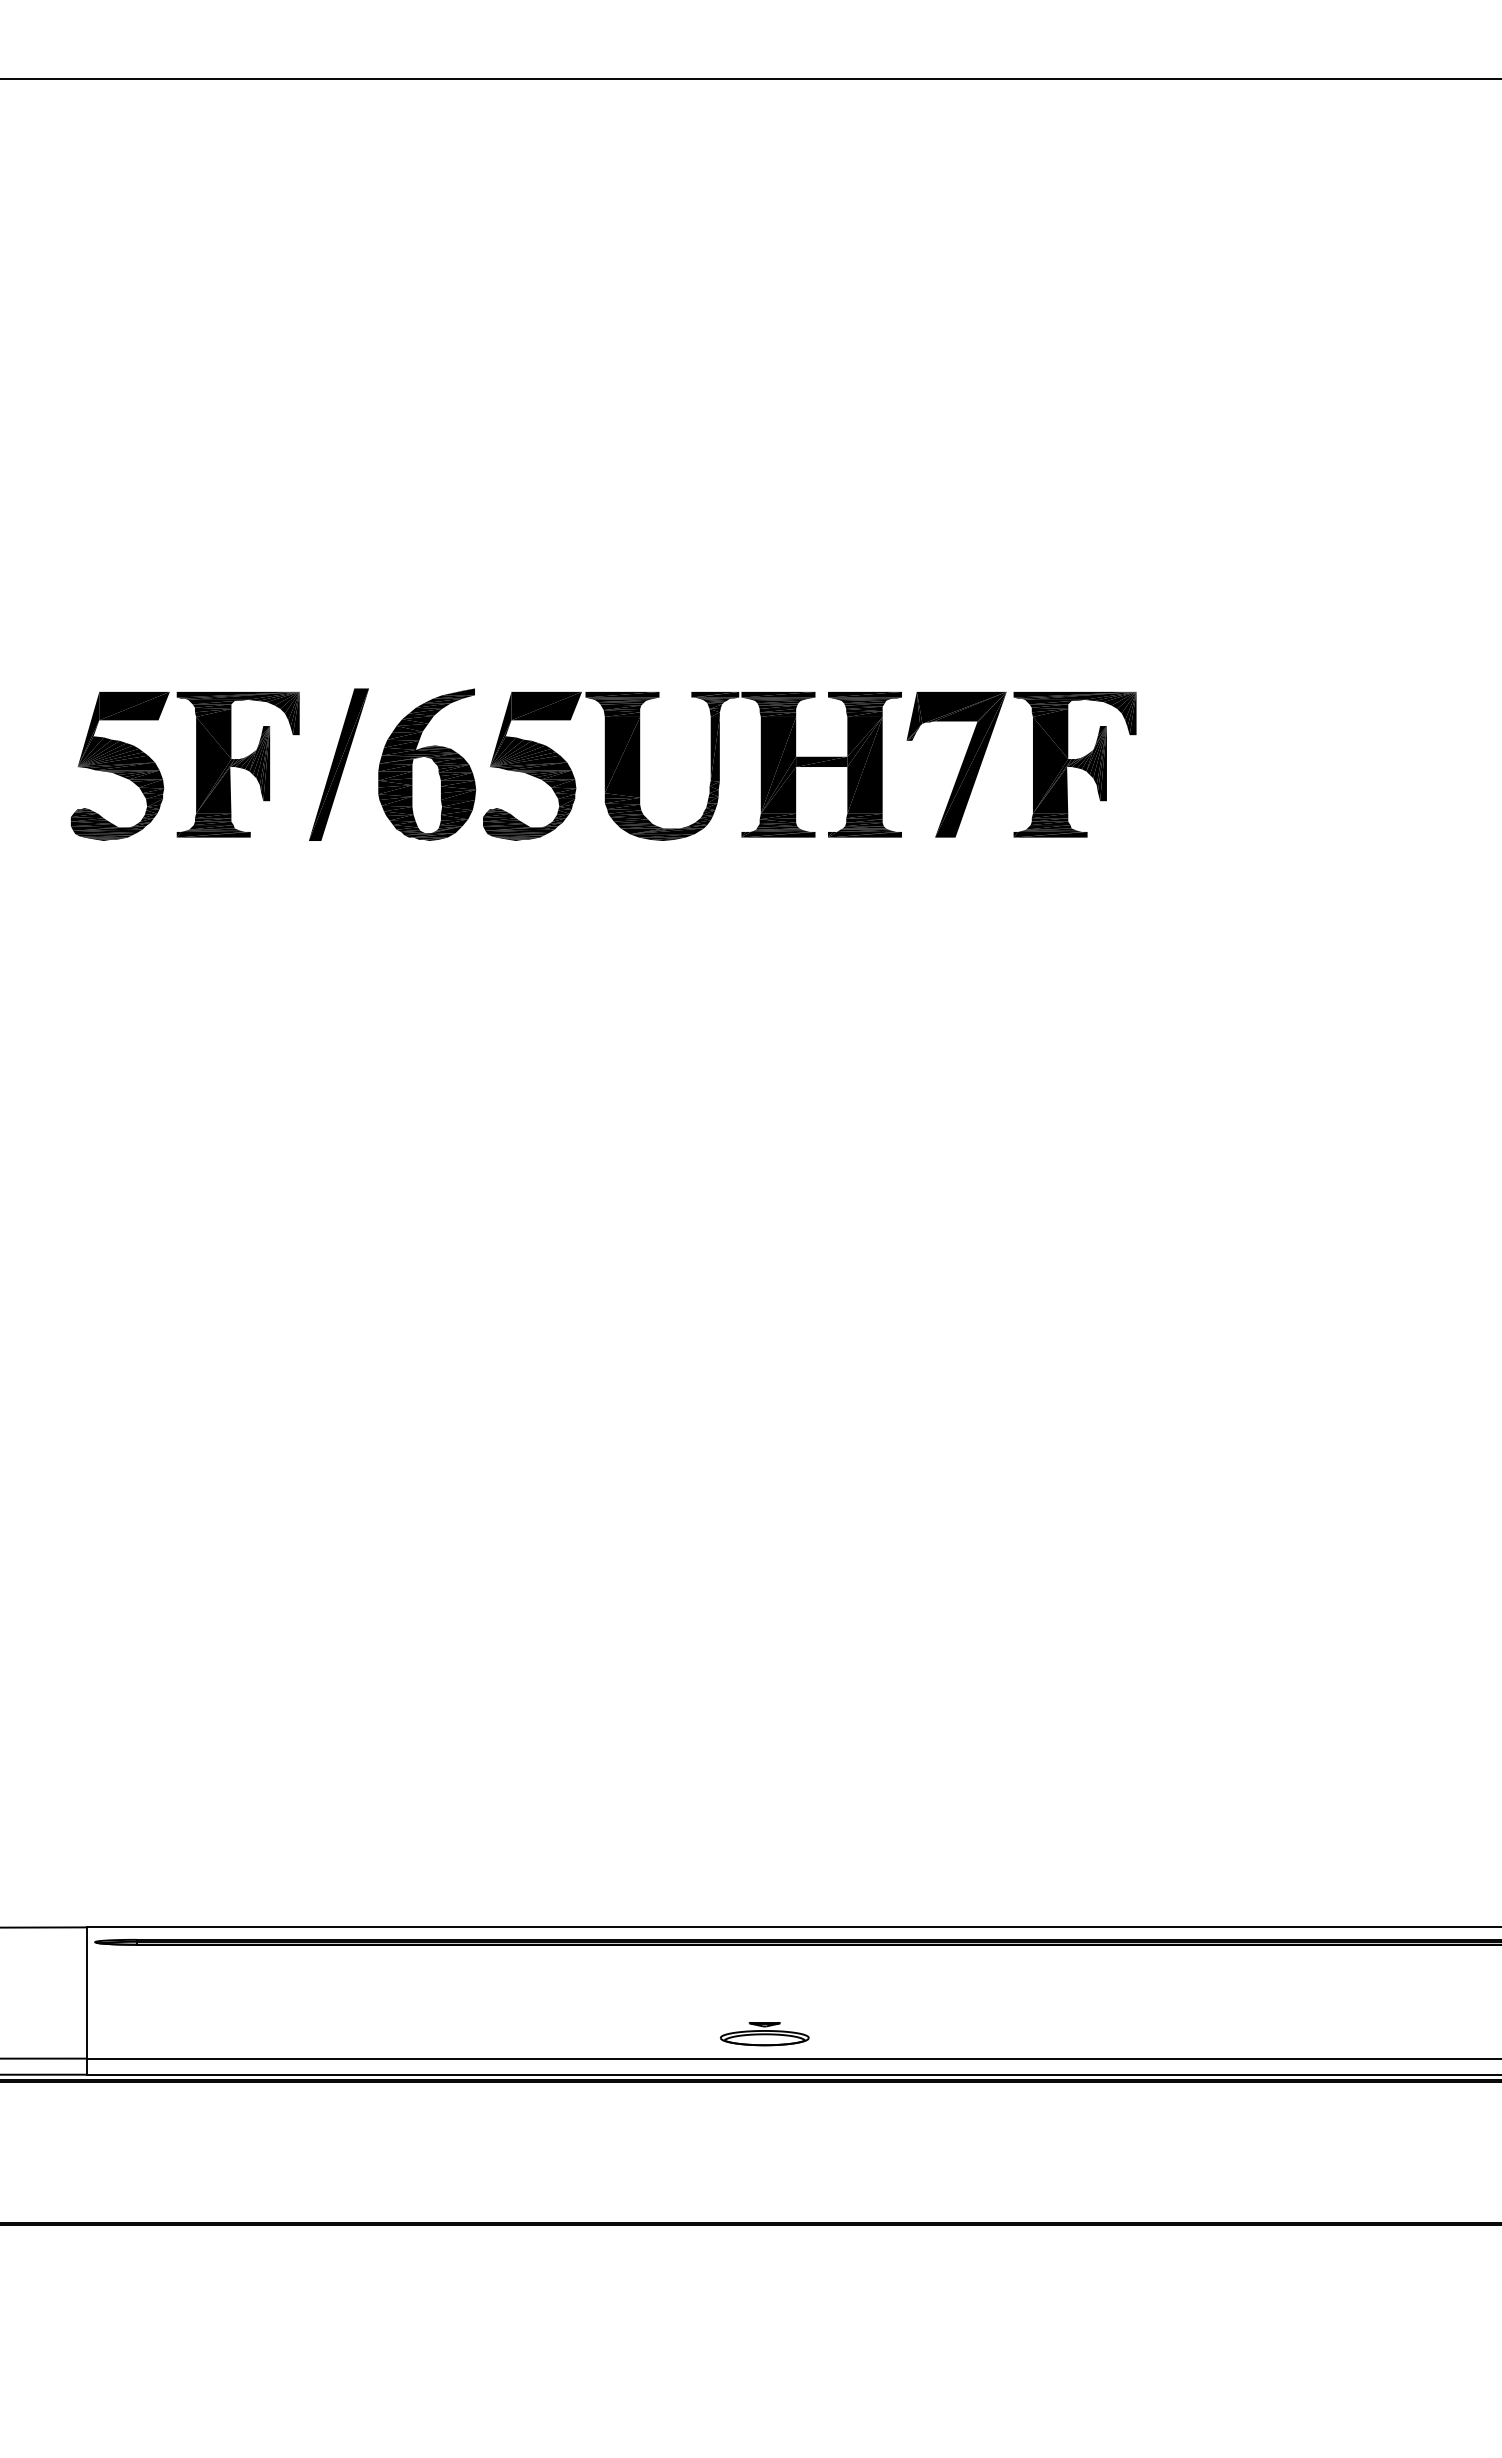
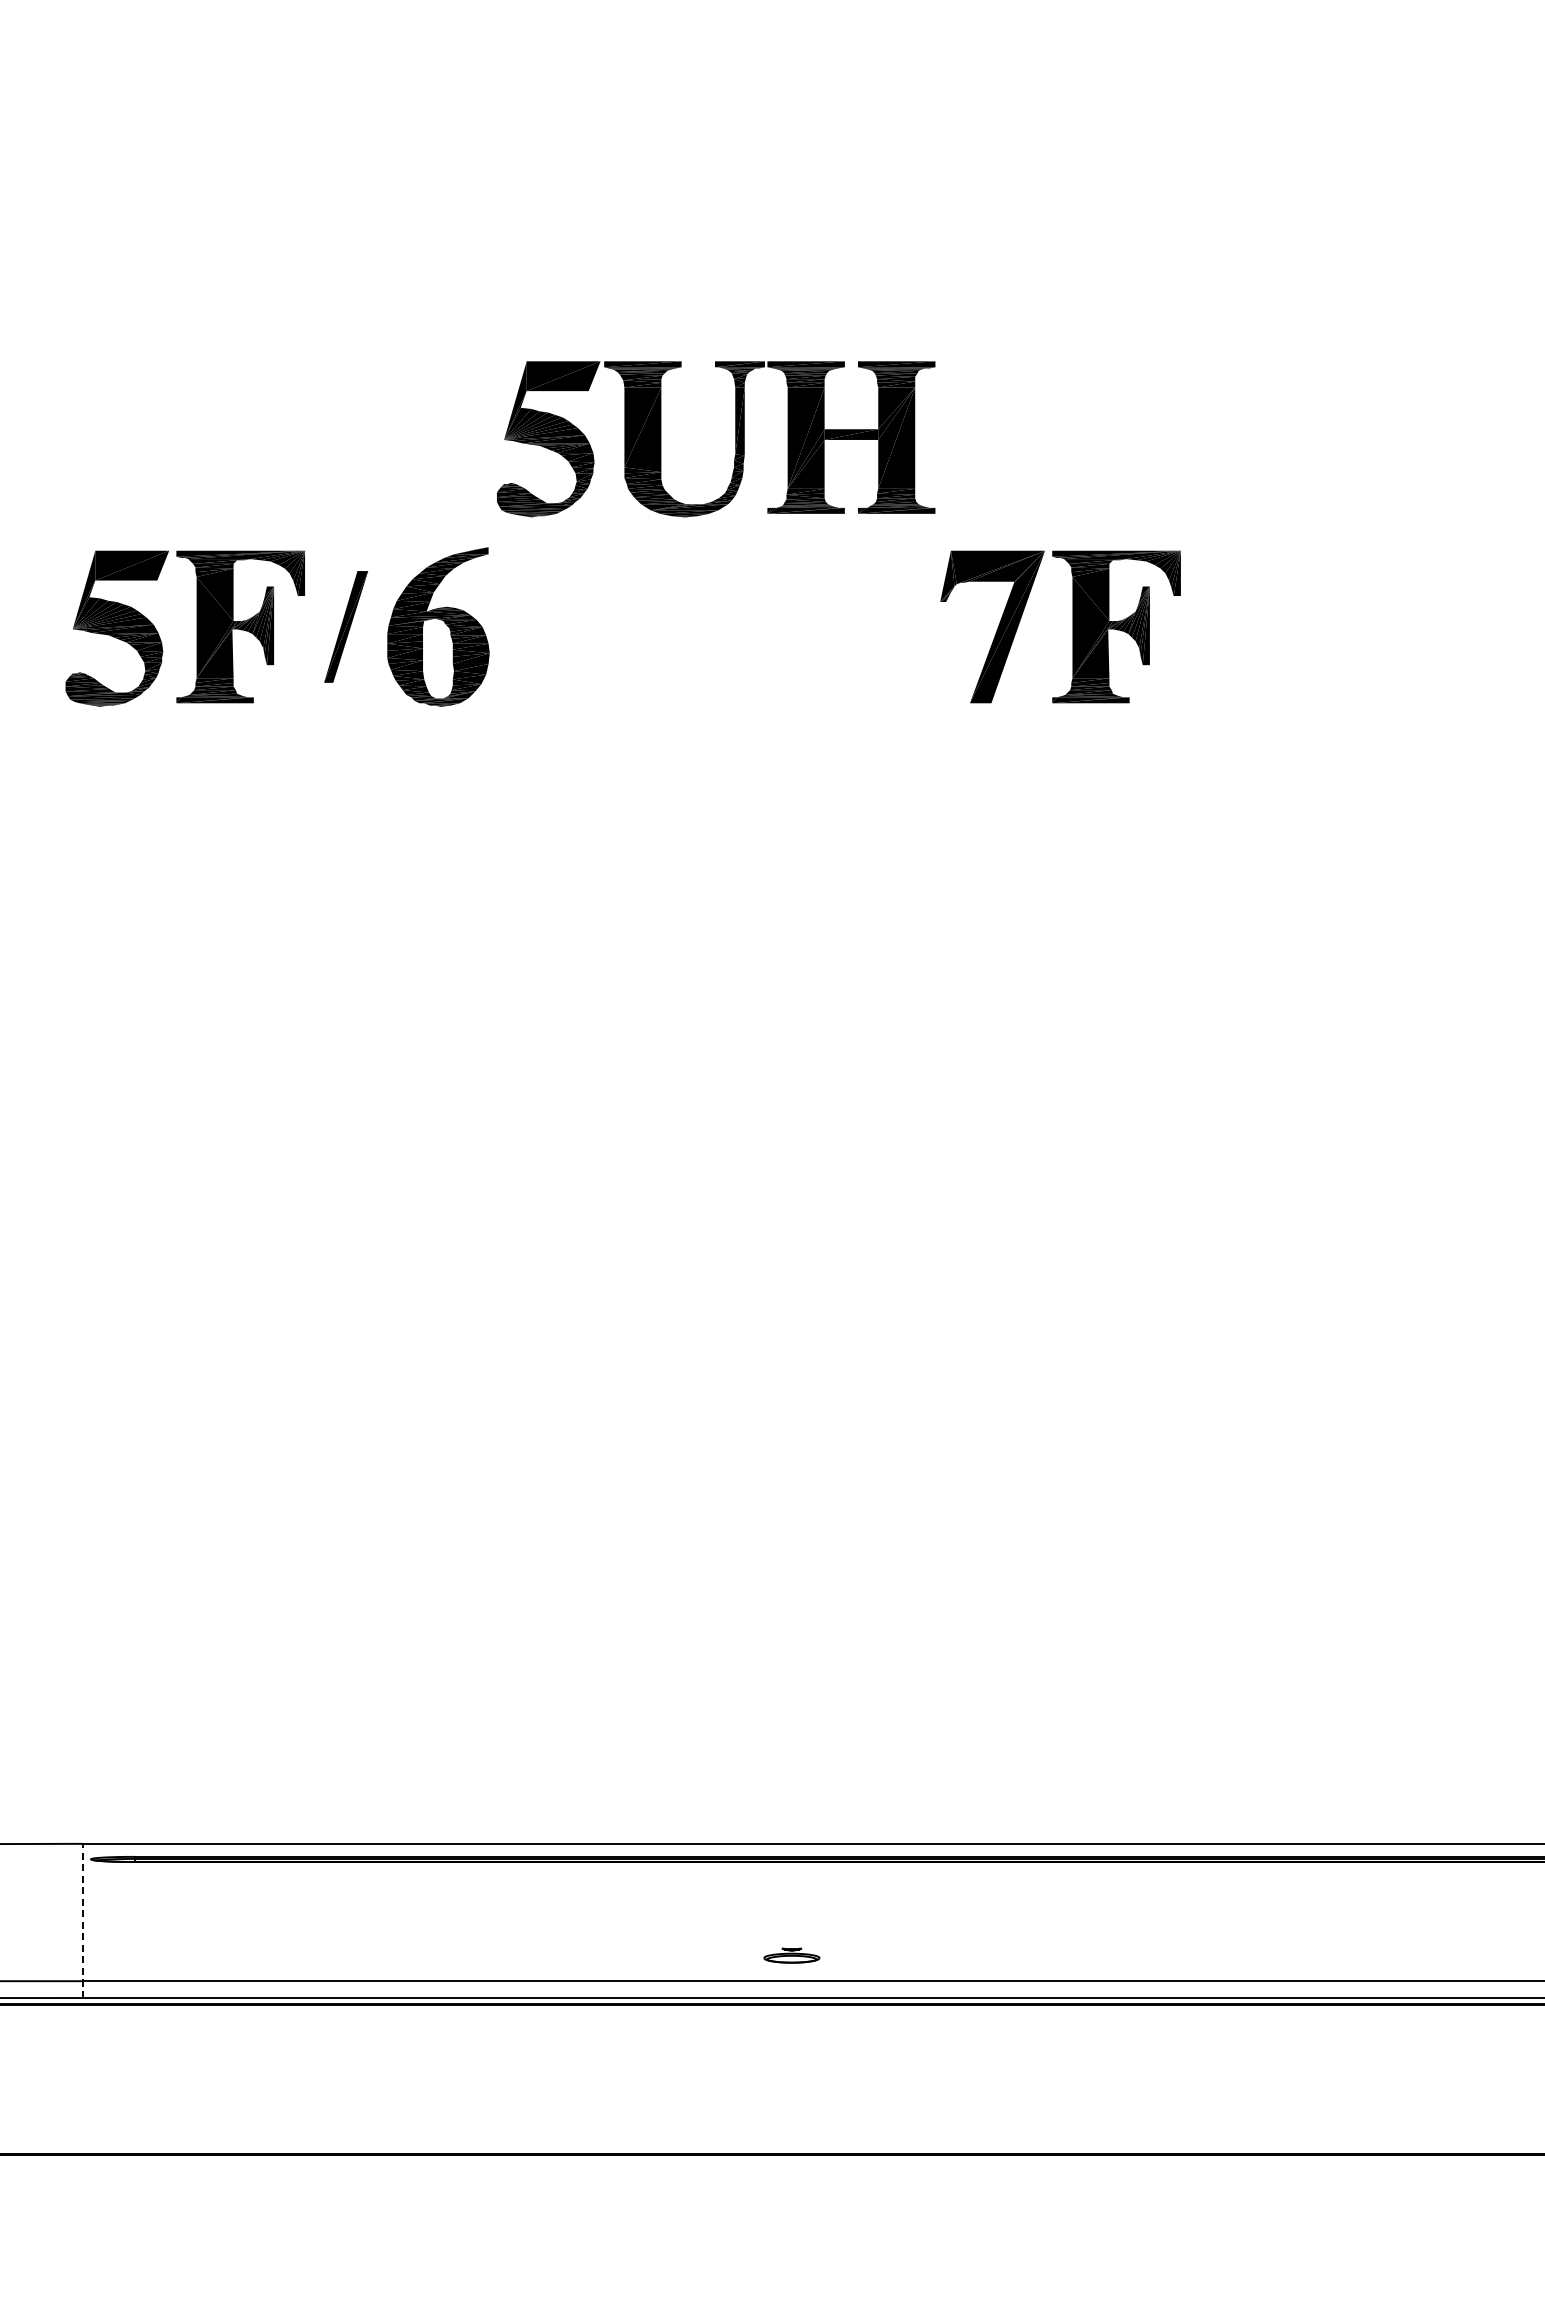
part: (338, 764) -> (345, 626), size x0.7
part: (710, 765) -> (735, 438), moved
line: (87, 2001) -> (82, 1921), solid -> dashed
part: (764, 2034) -> (791, 1955), size x0.6

